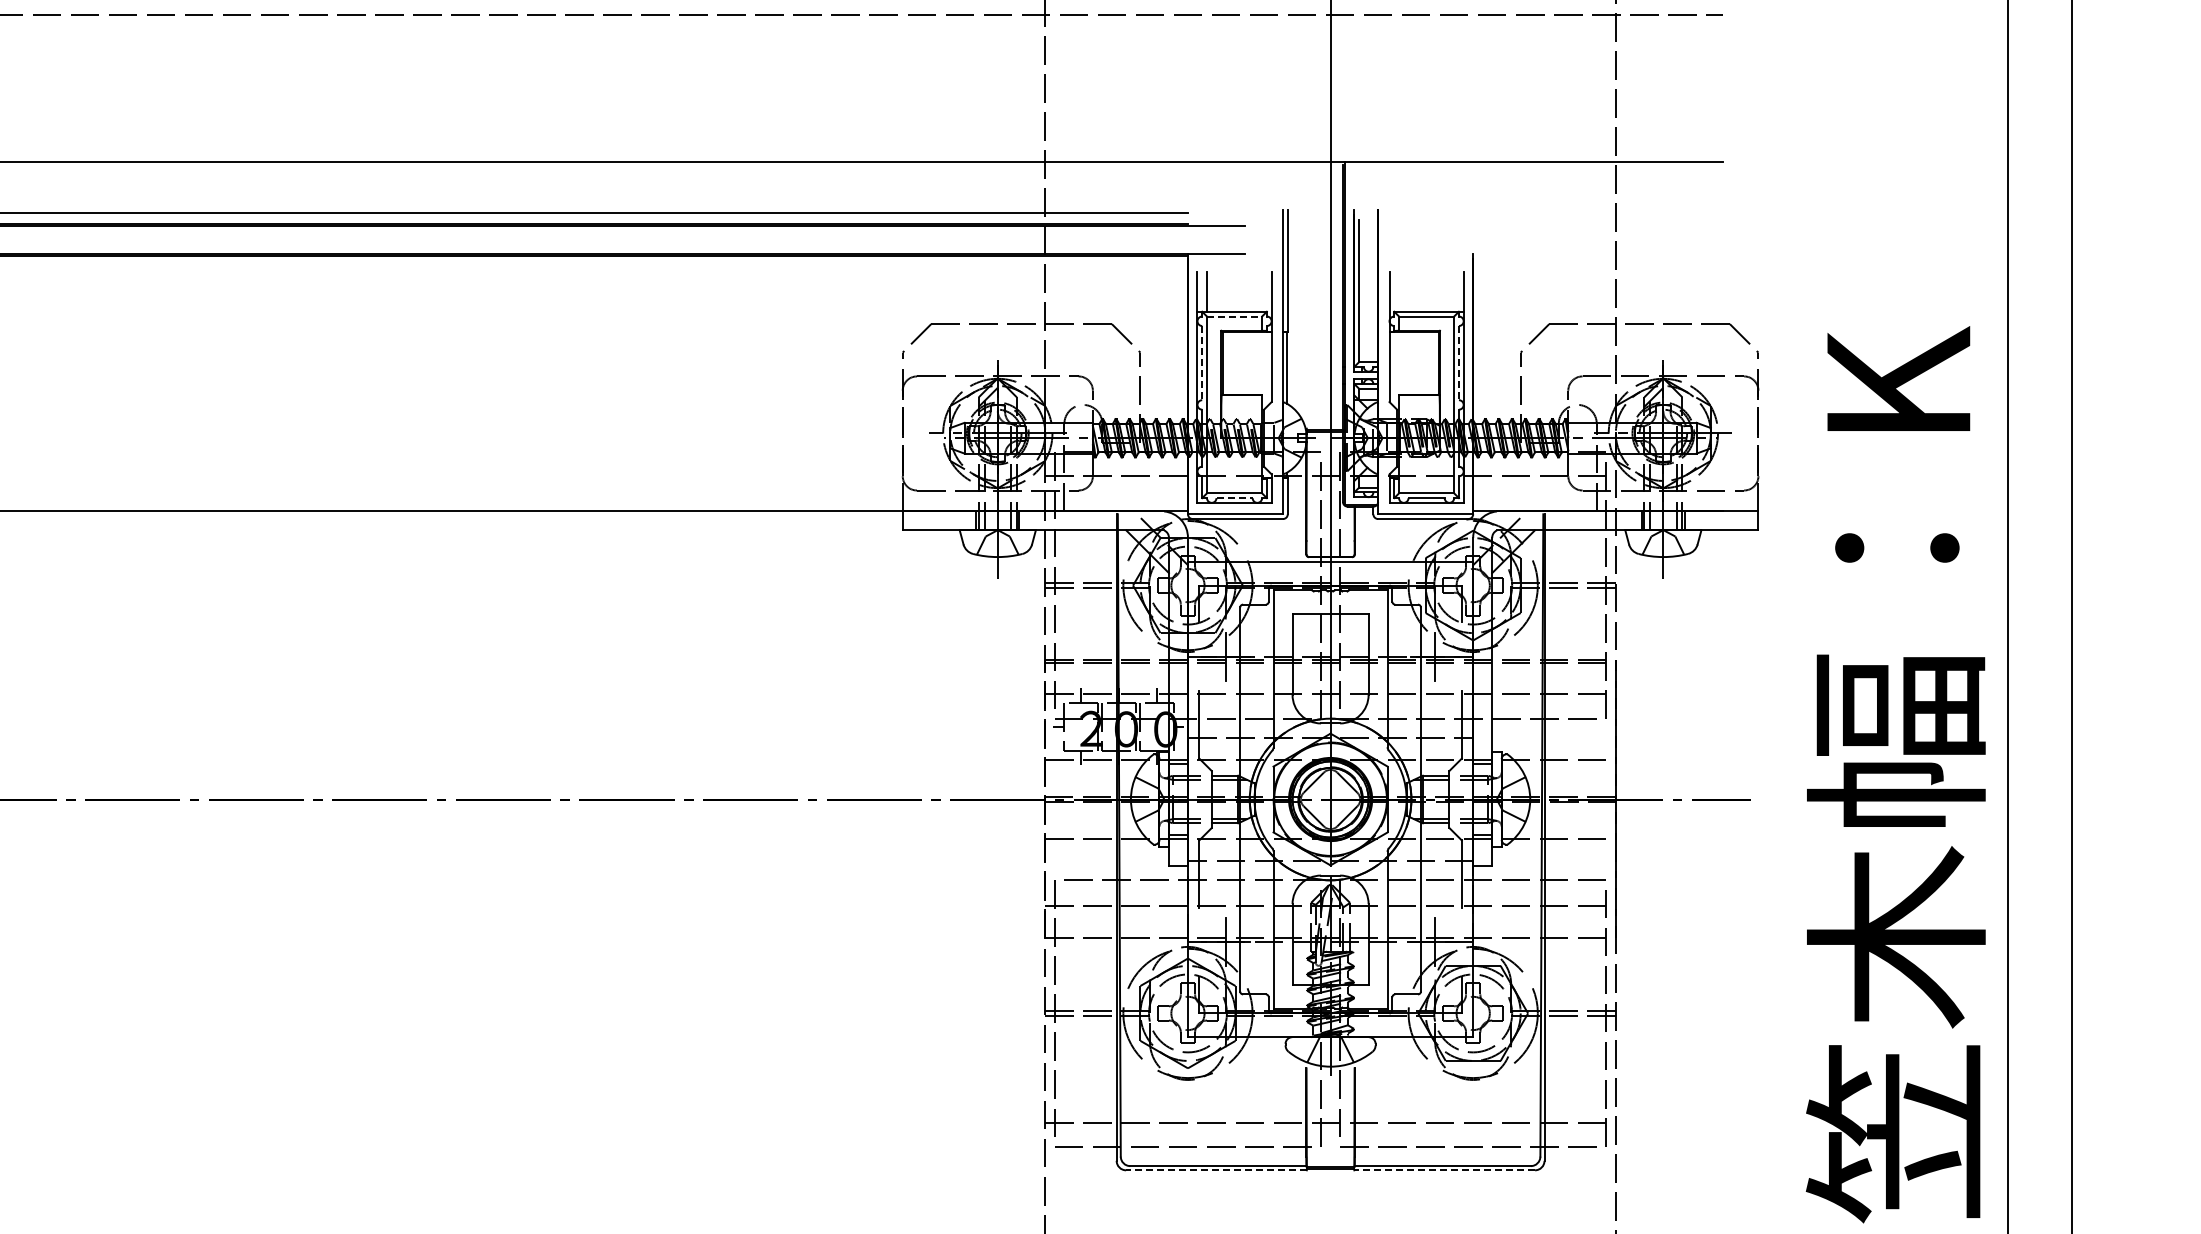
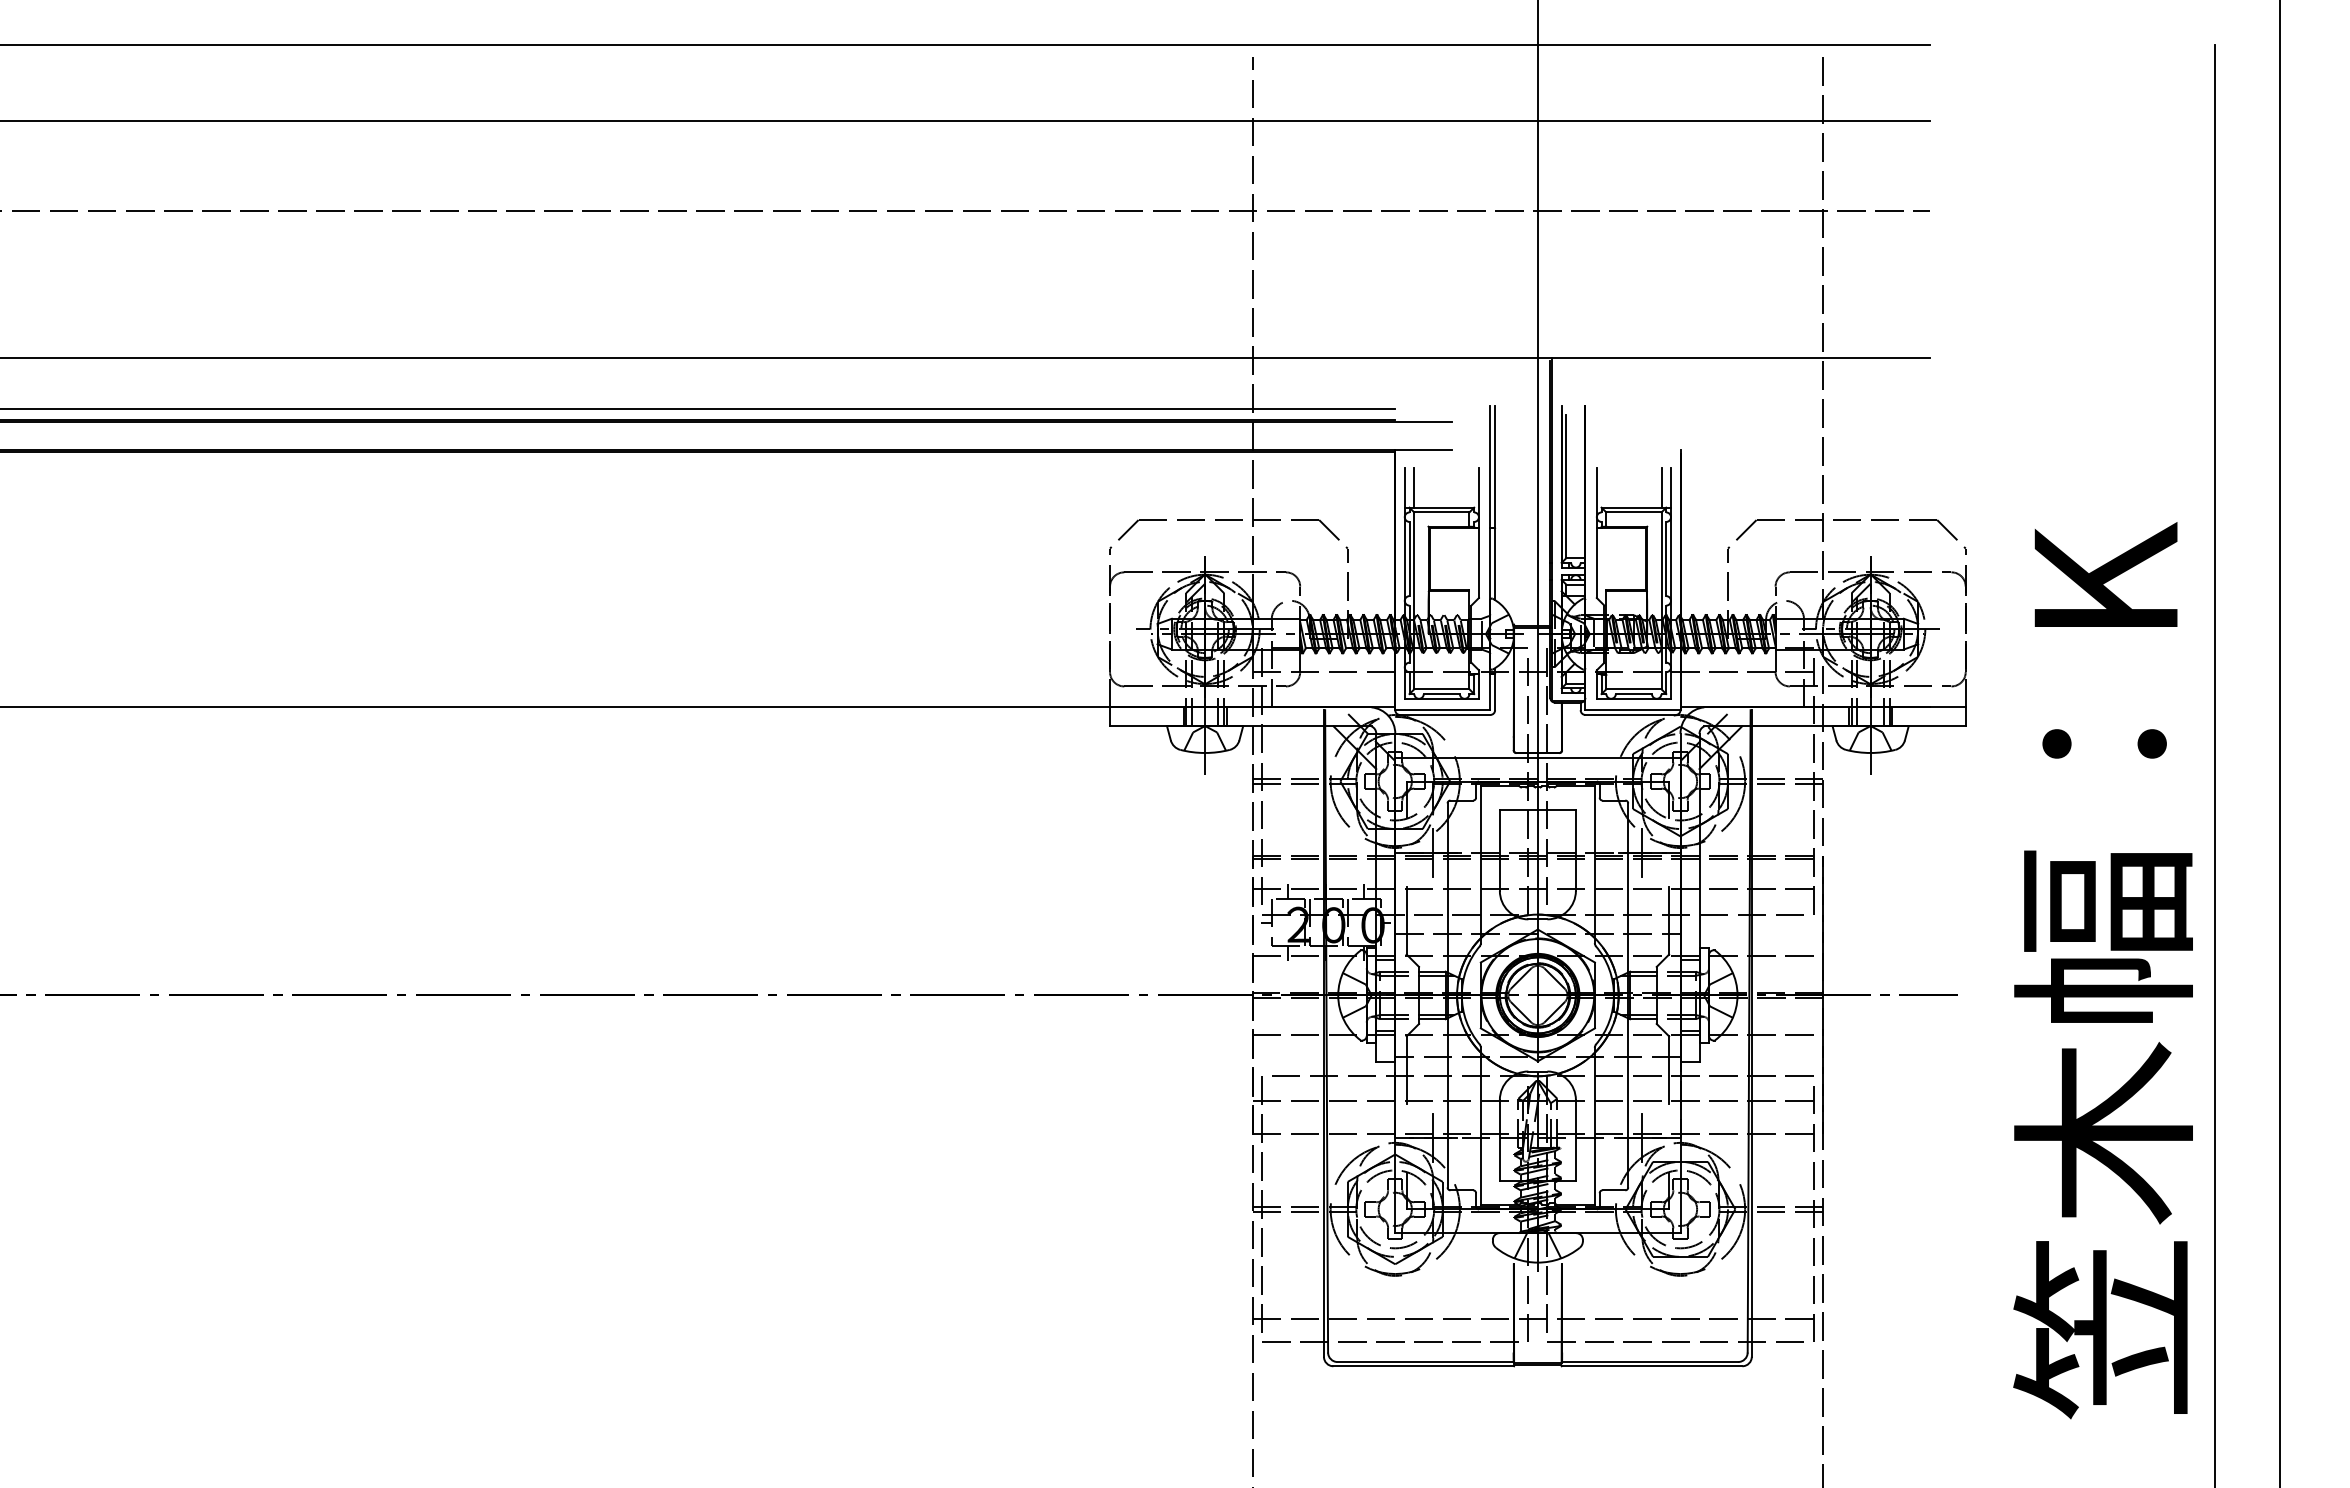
line: (1454, 291) -> (1661, 487), added
line: (1234, 316) -> (1441, 512), dashed -> solid
line: (1202, 363) -> (1409, 559), dashed -> solid
line: (1459, 363) -> (1666, 559), dashed -> solid
line: (1235, 498) -> (1442, 694), dashed -> solid
line: (1216, 1170) -> (1423, 1366), dashed -> solid
line: (1444, 1170) -> (1651, 1366), dashed -> solid

